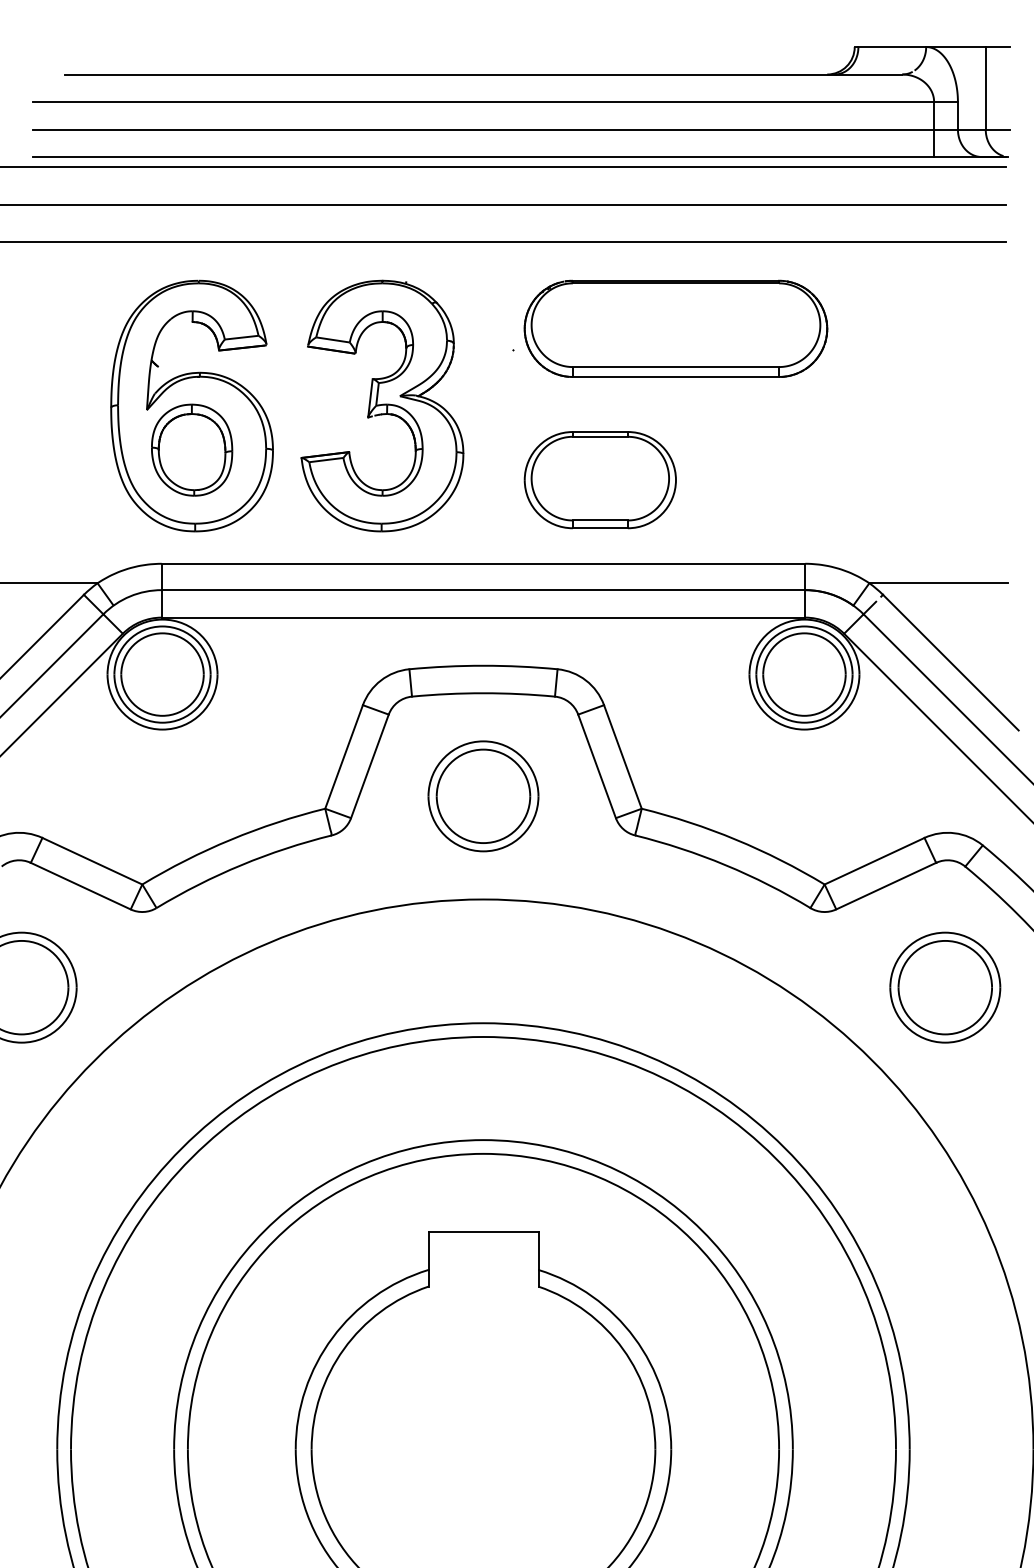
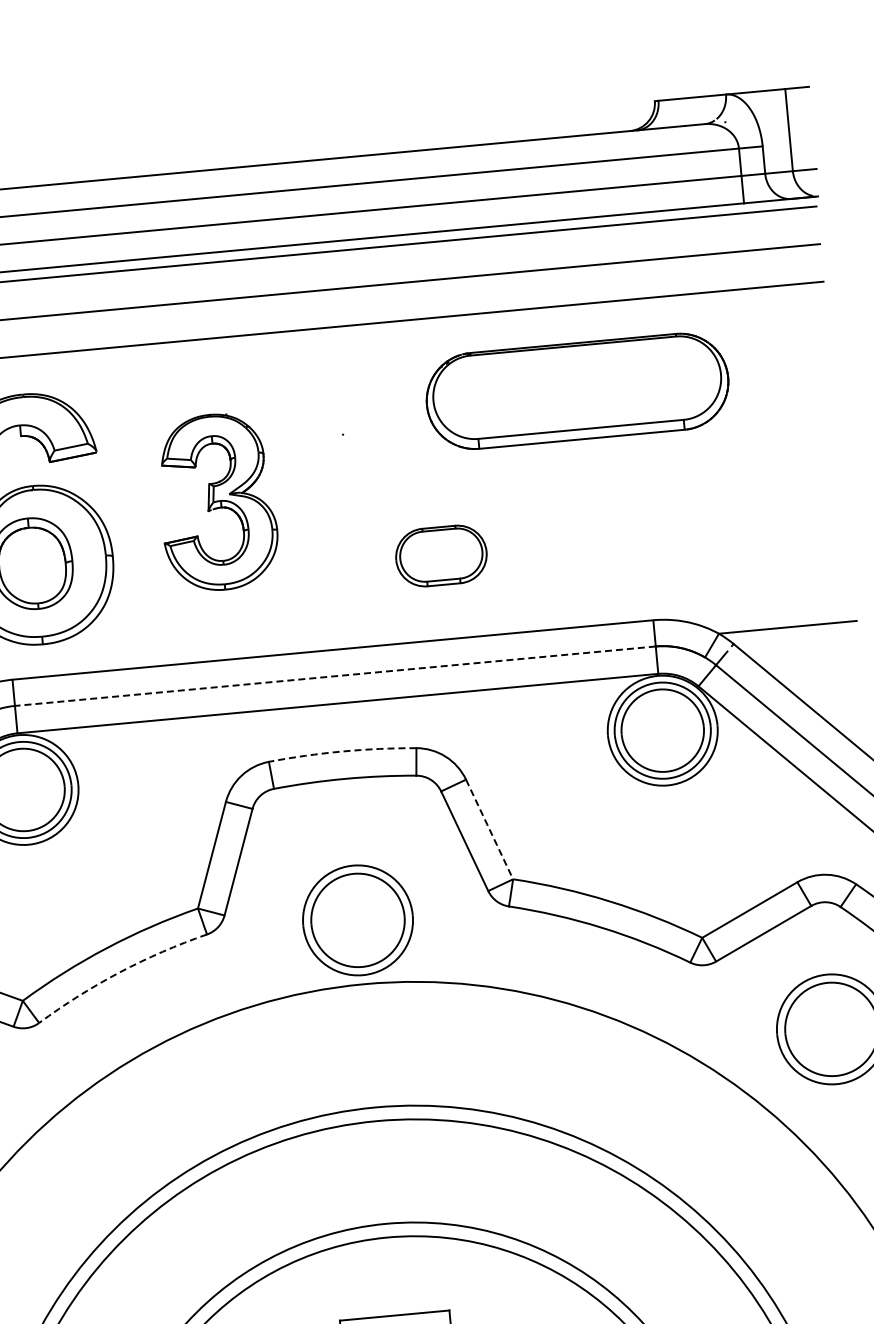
part: (675, 328) -> (577, 391), moved
part: (382, 405) -> (217, 501), size x0.7
part: (599, 480) -> (440, 556), size x0.6
line: (483, 590) -> (335, 676), solid -> dashed
arc: (483, 665) -> (342, 751), solid -> dashed
line: (623, 757) -> (490, 829), solid -> dashed
part: (483, 796) -> (358, 920), moved
arc: (241, 865) -> (119, 972), solid -> dashed

